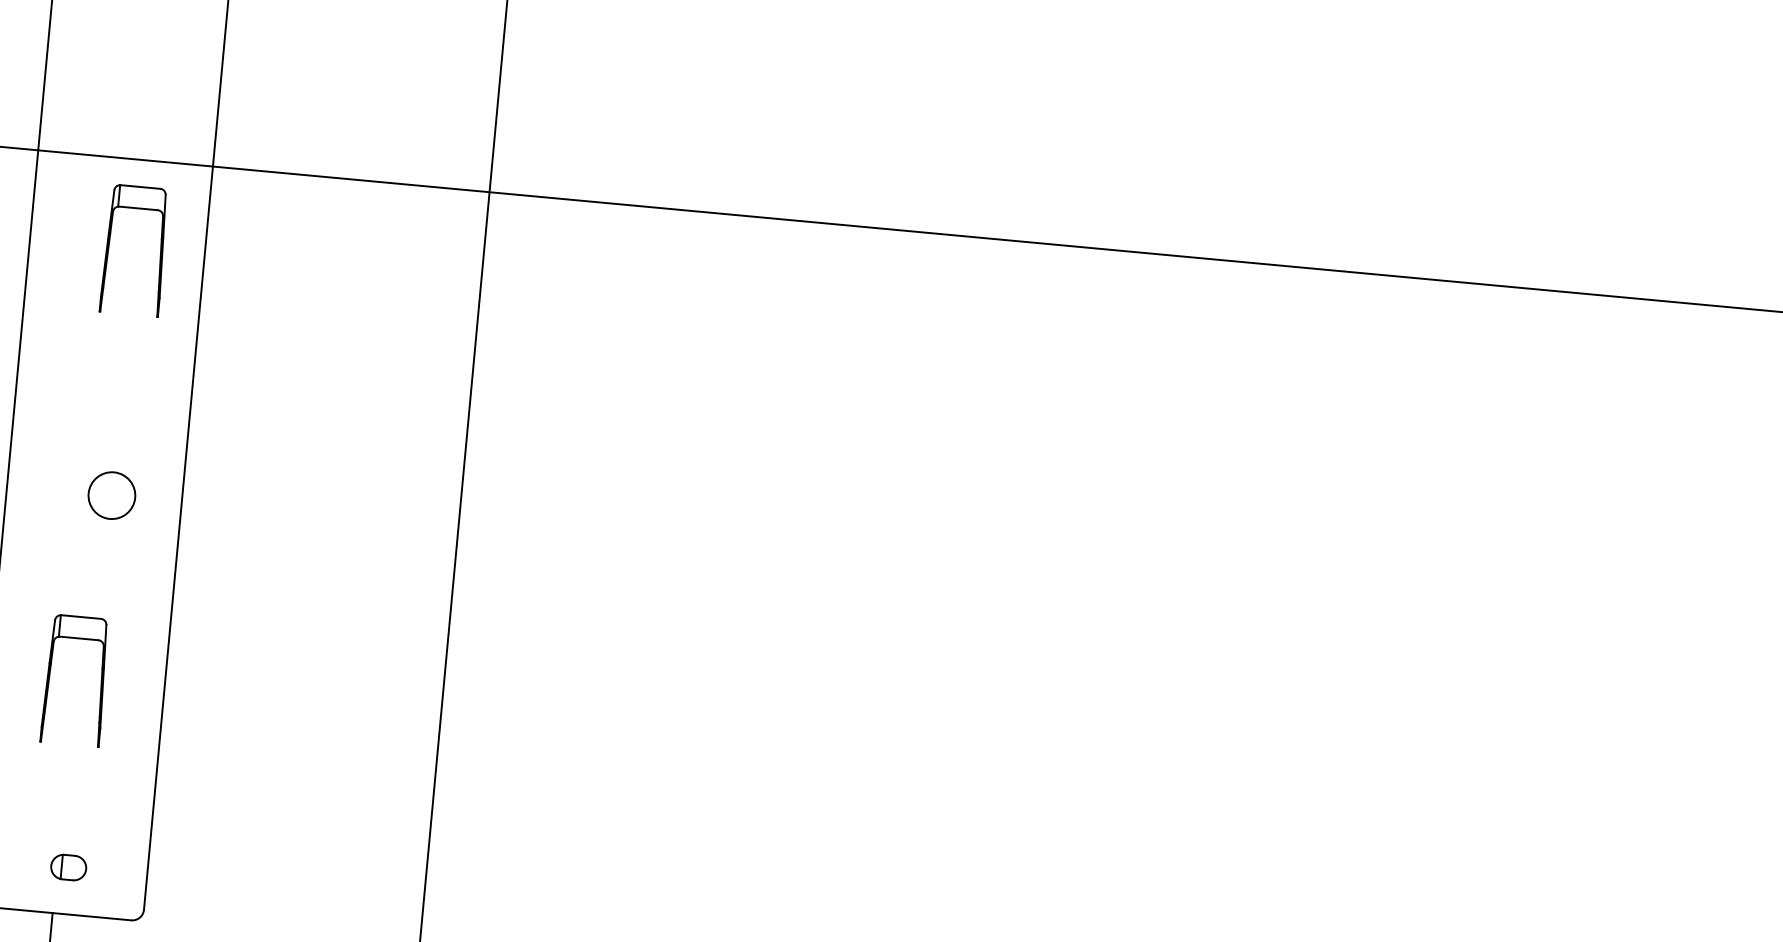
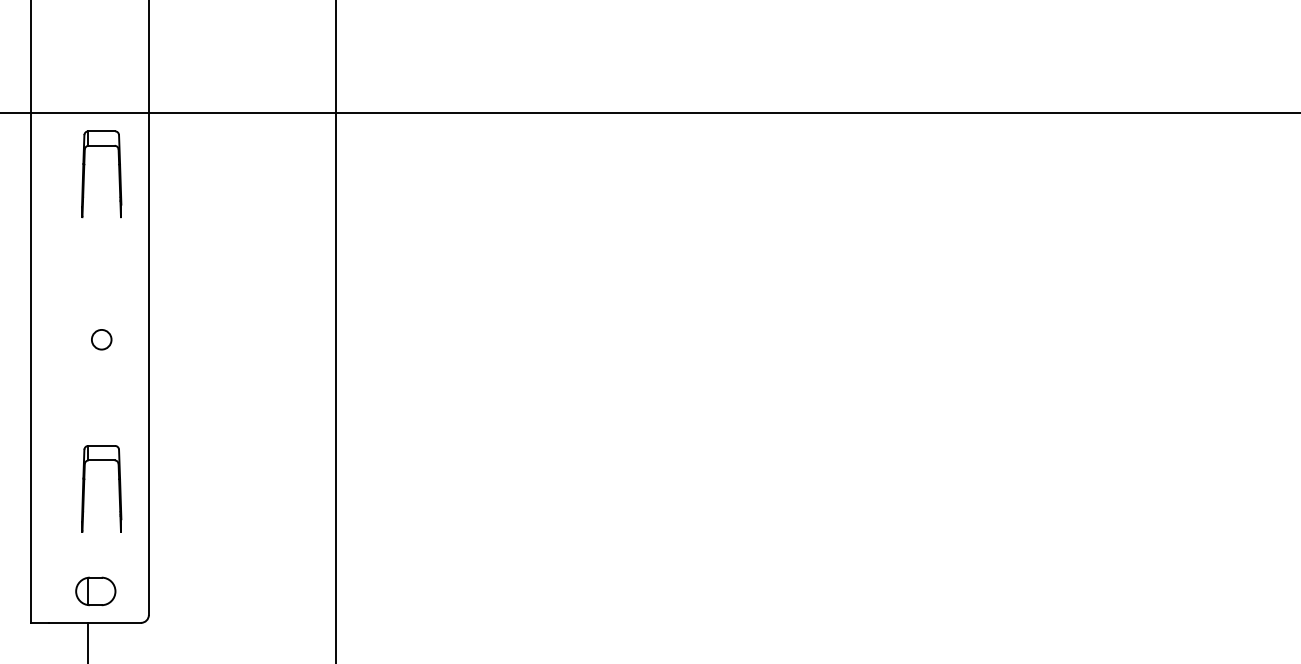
circle: (111, 495) -> (101, 339), size x0.62
part: (49, 677) -> (84, 488), moved
part: (68, 867) -> (95, 591), size x1.67

